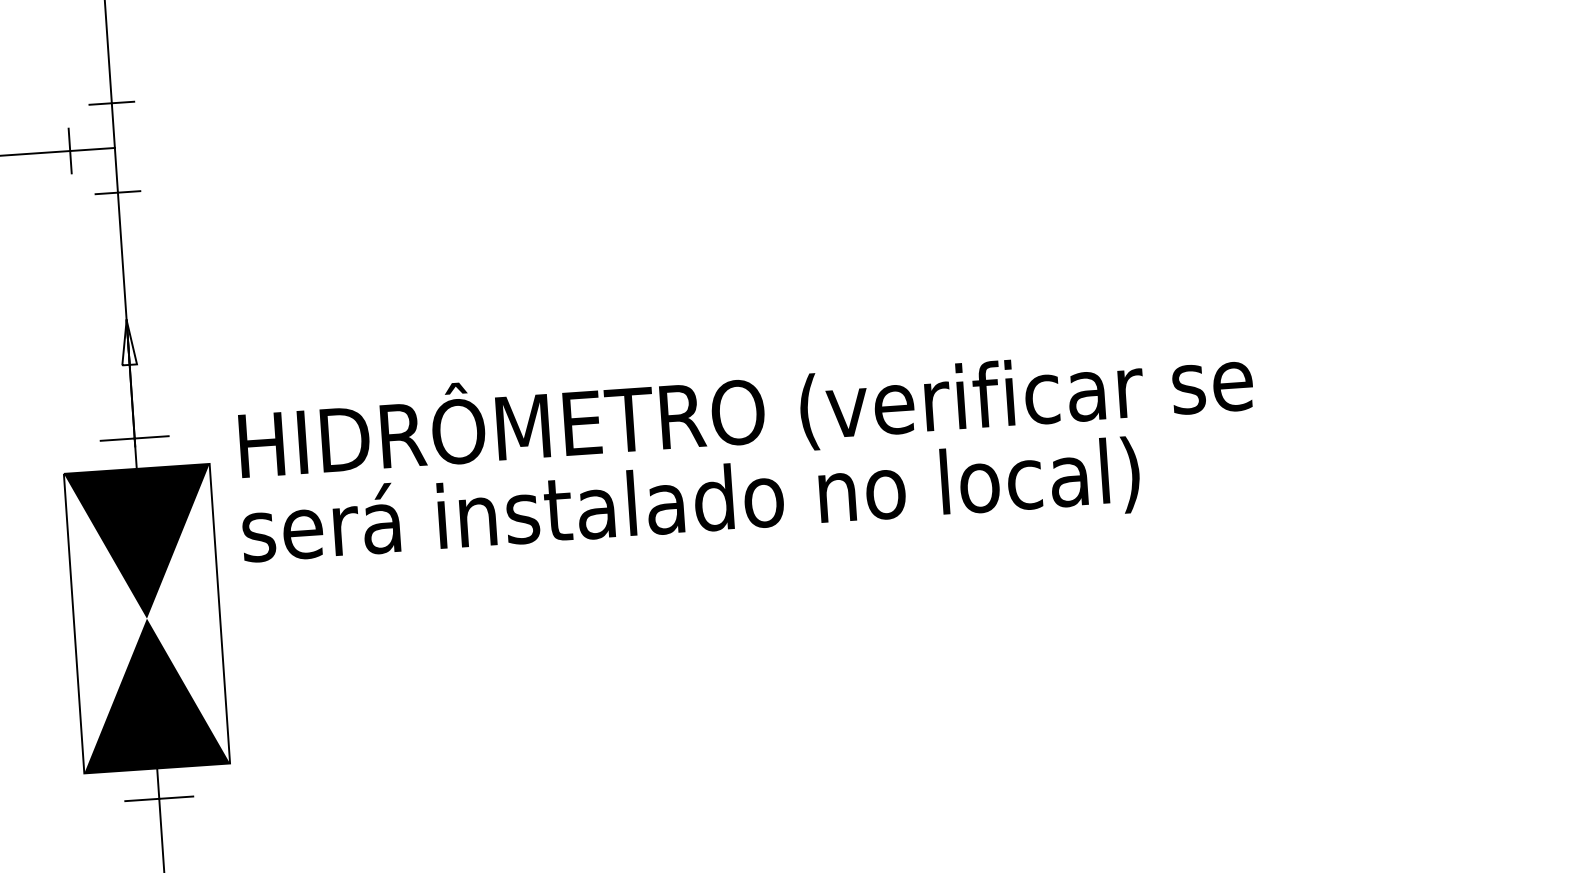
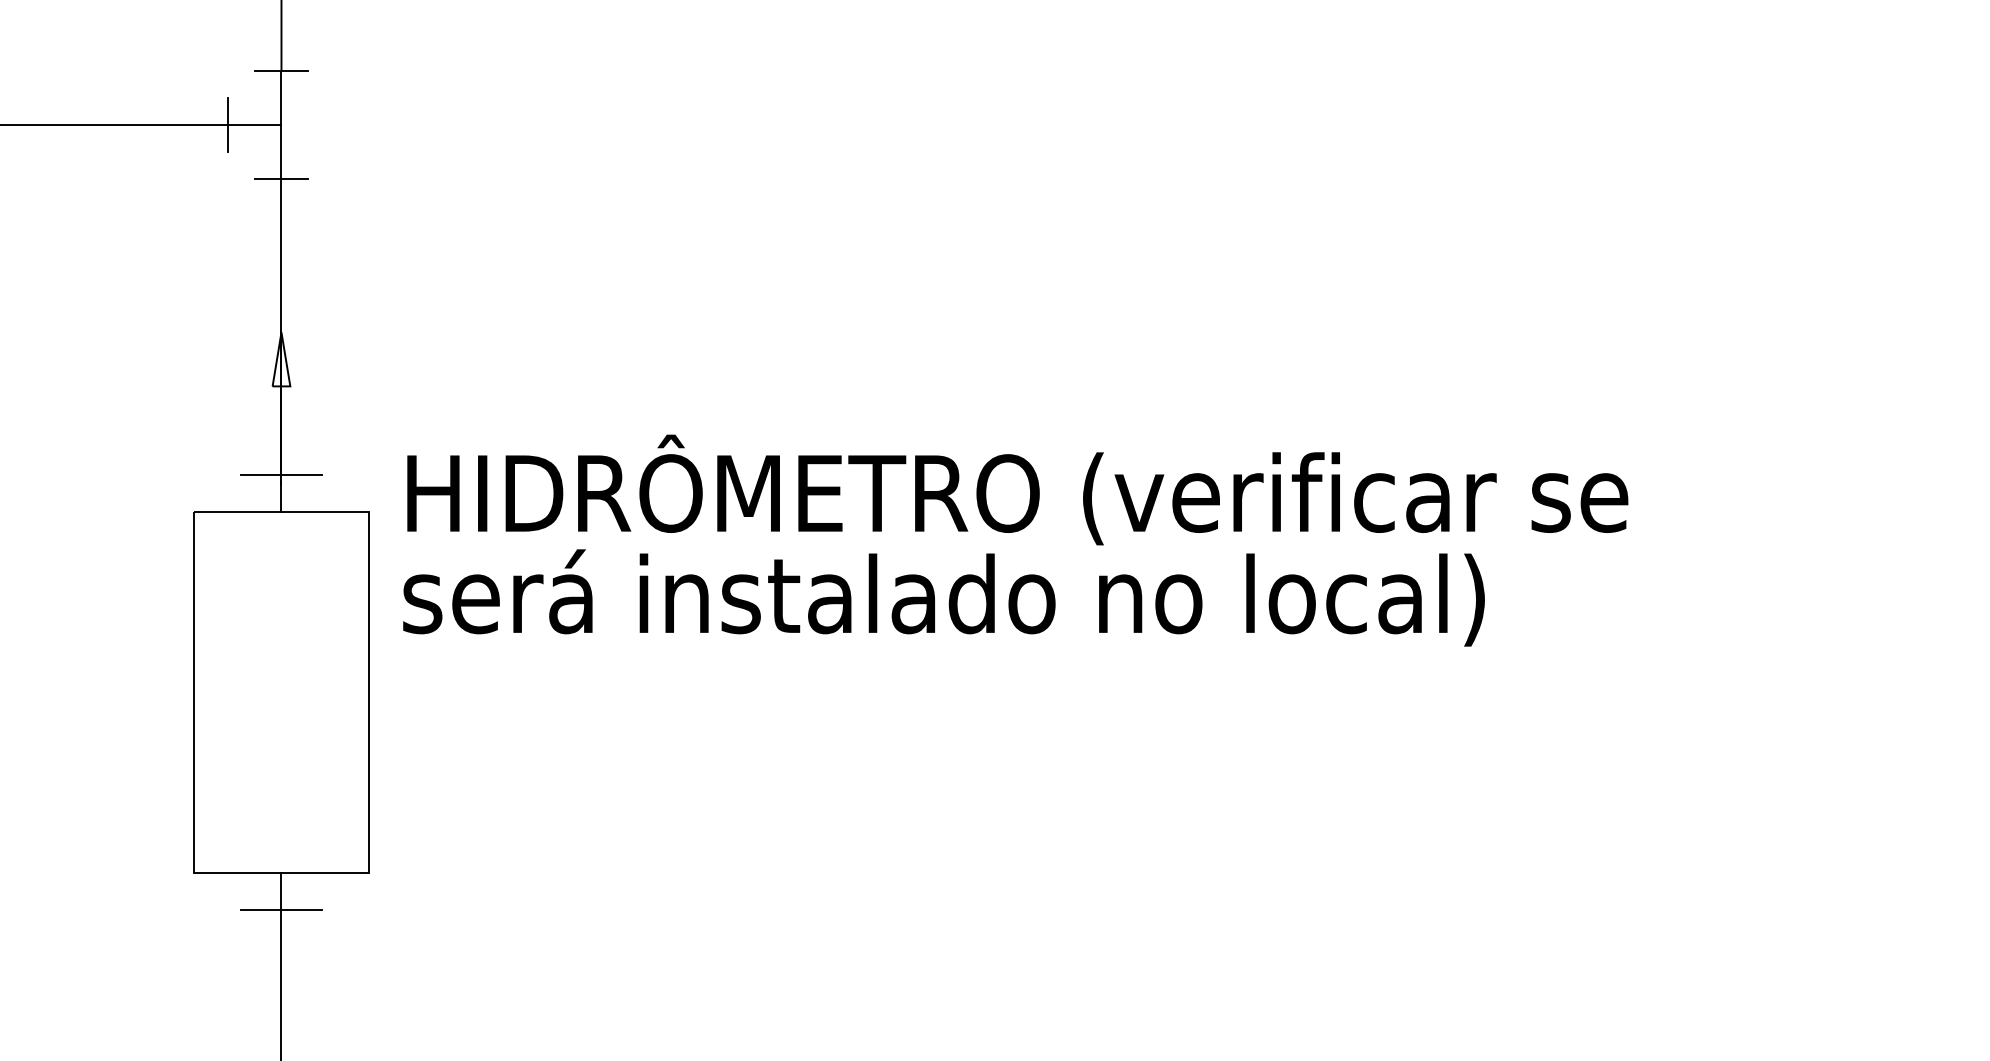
fill: (146, 618) -> (281, 692), removed

